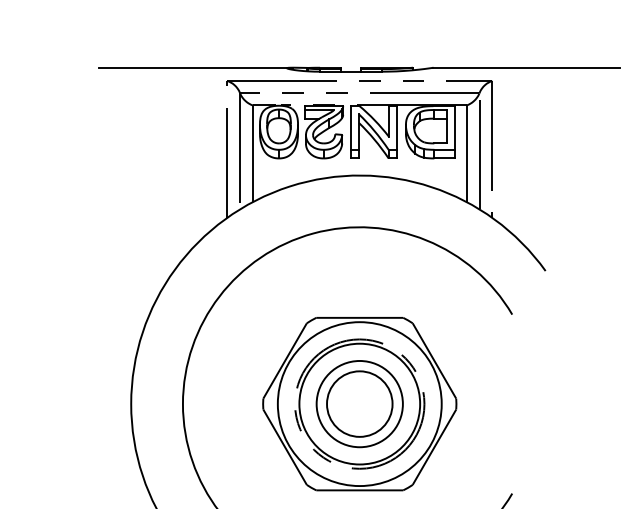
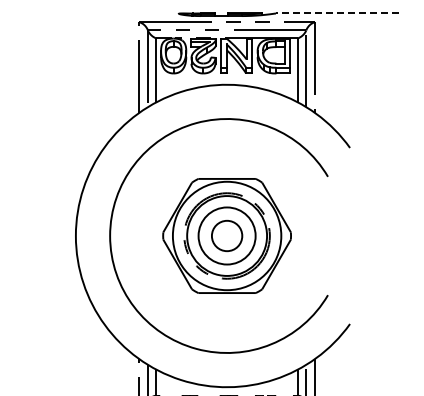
line: (195, 67) -> (118, 13), removed
line: (526, 67) -> (337, 13), solid -> dashed
circle: (358, 403) -> (226, 235), size x0.7

